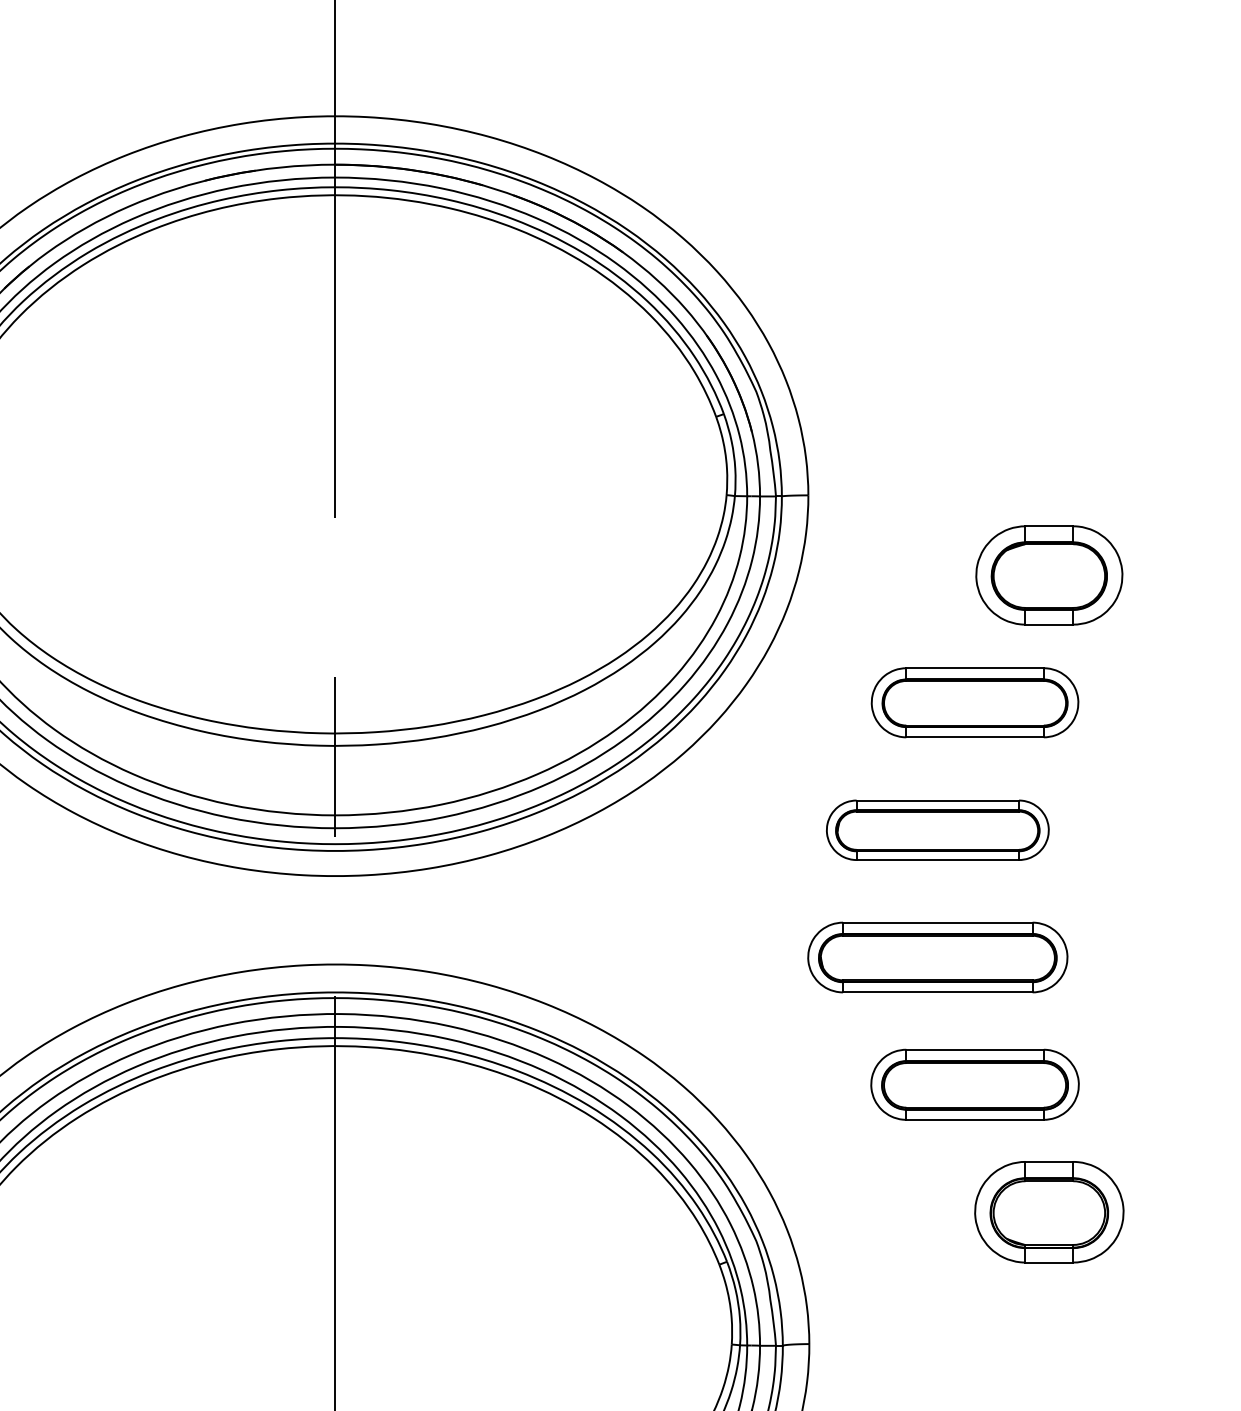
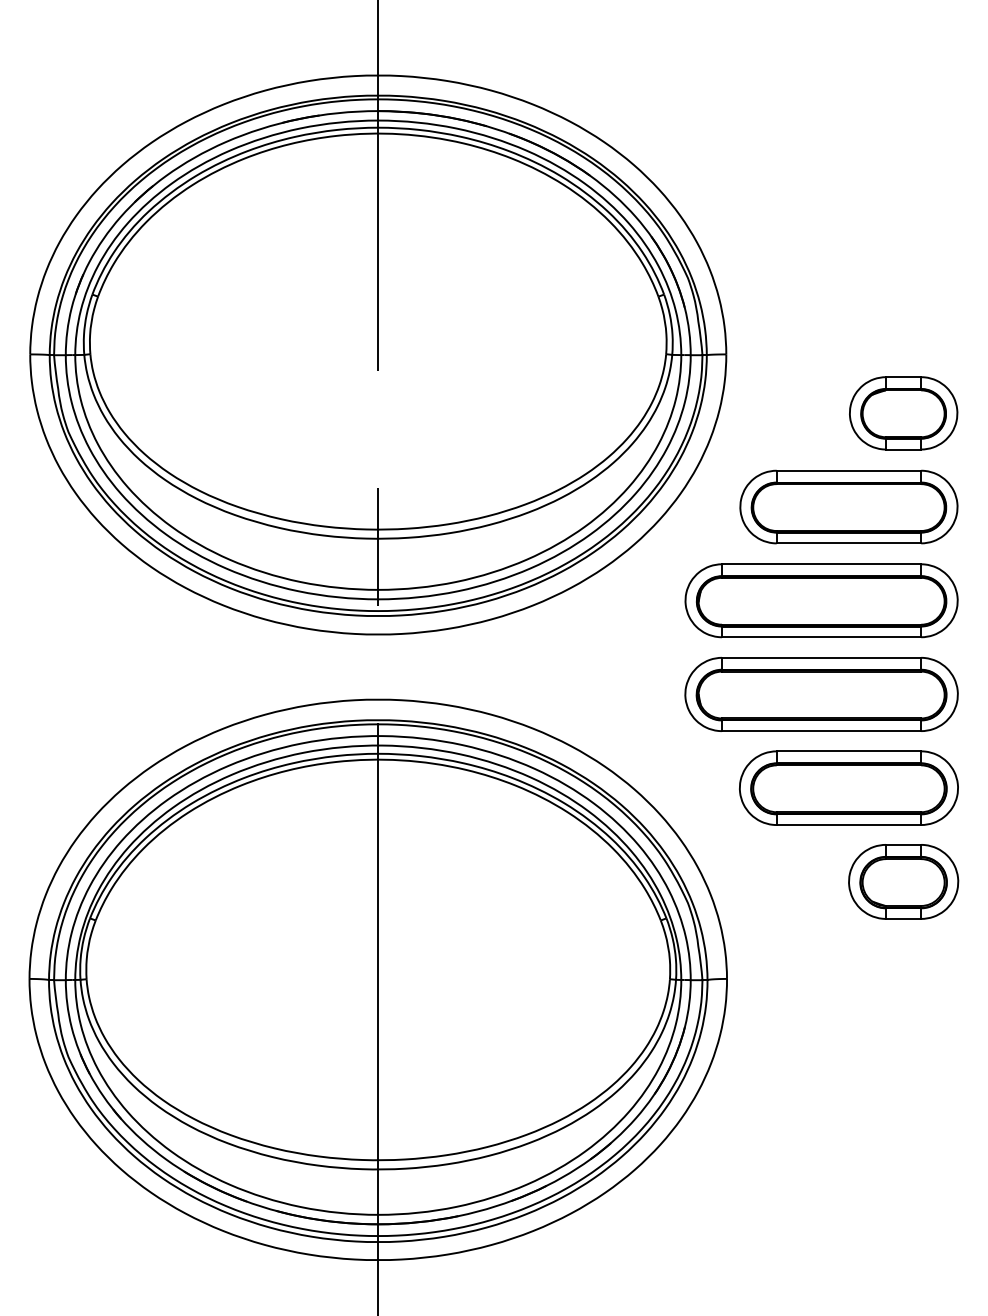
part: (974, 702) -> (848, 506), size x1.43
part: (937, 829) -> (821, 600), size x1.67
part: (937, 957) -> (821, 694), size x1.43
part: (974, 1083) -> (848, 787), size x1.43

